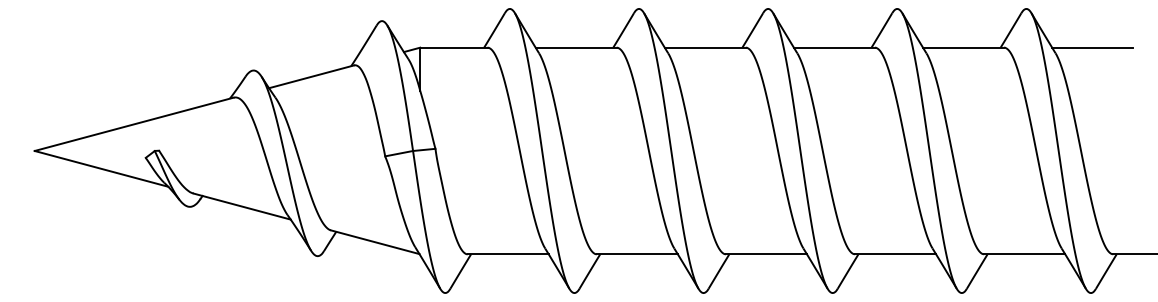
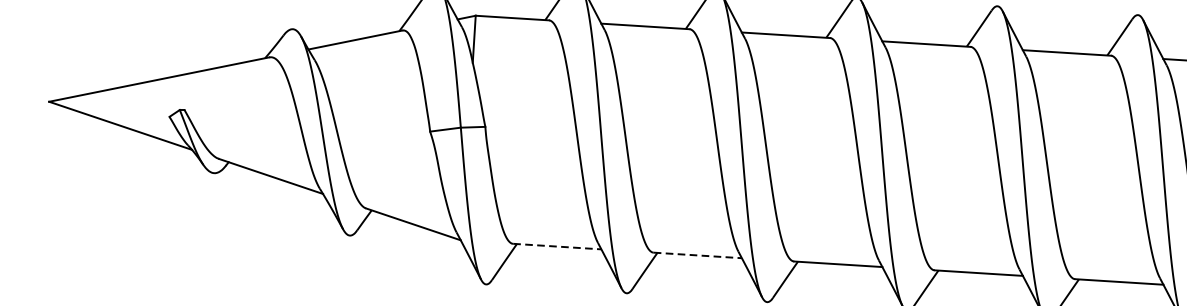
line: (508, 254) -> (557, 246), solid -> dashed
line: (637, 254) -> (697, 255), solid -> dashed

